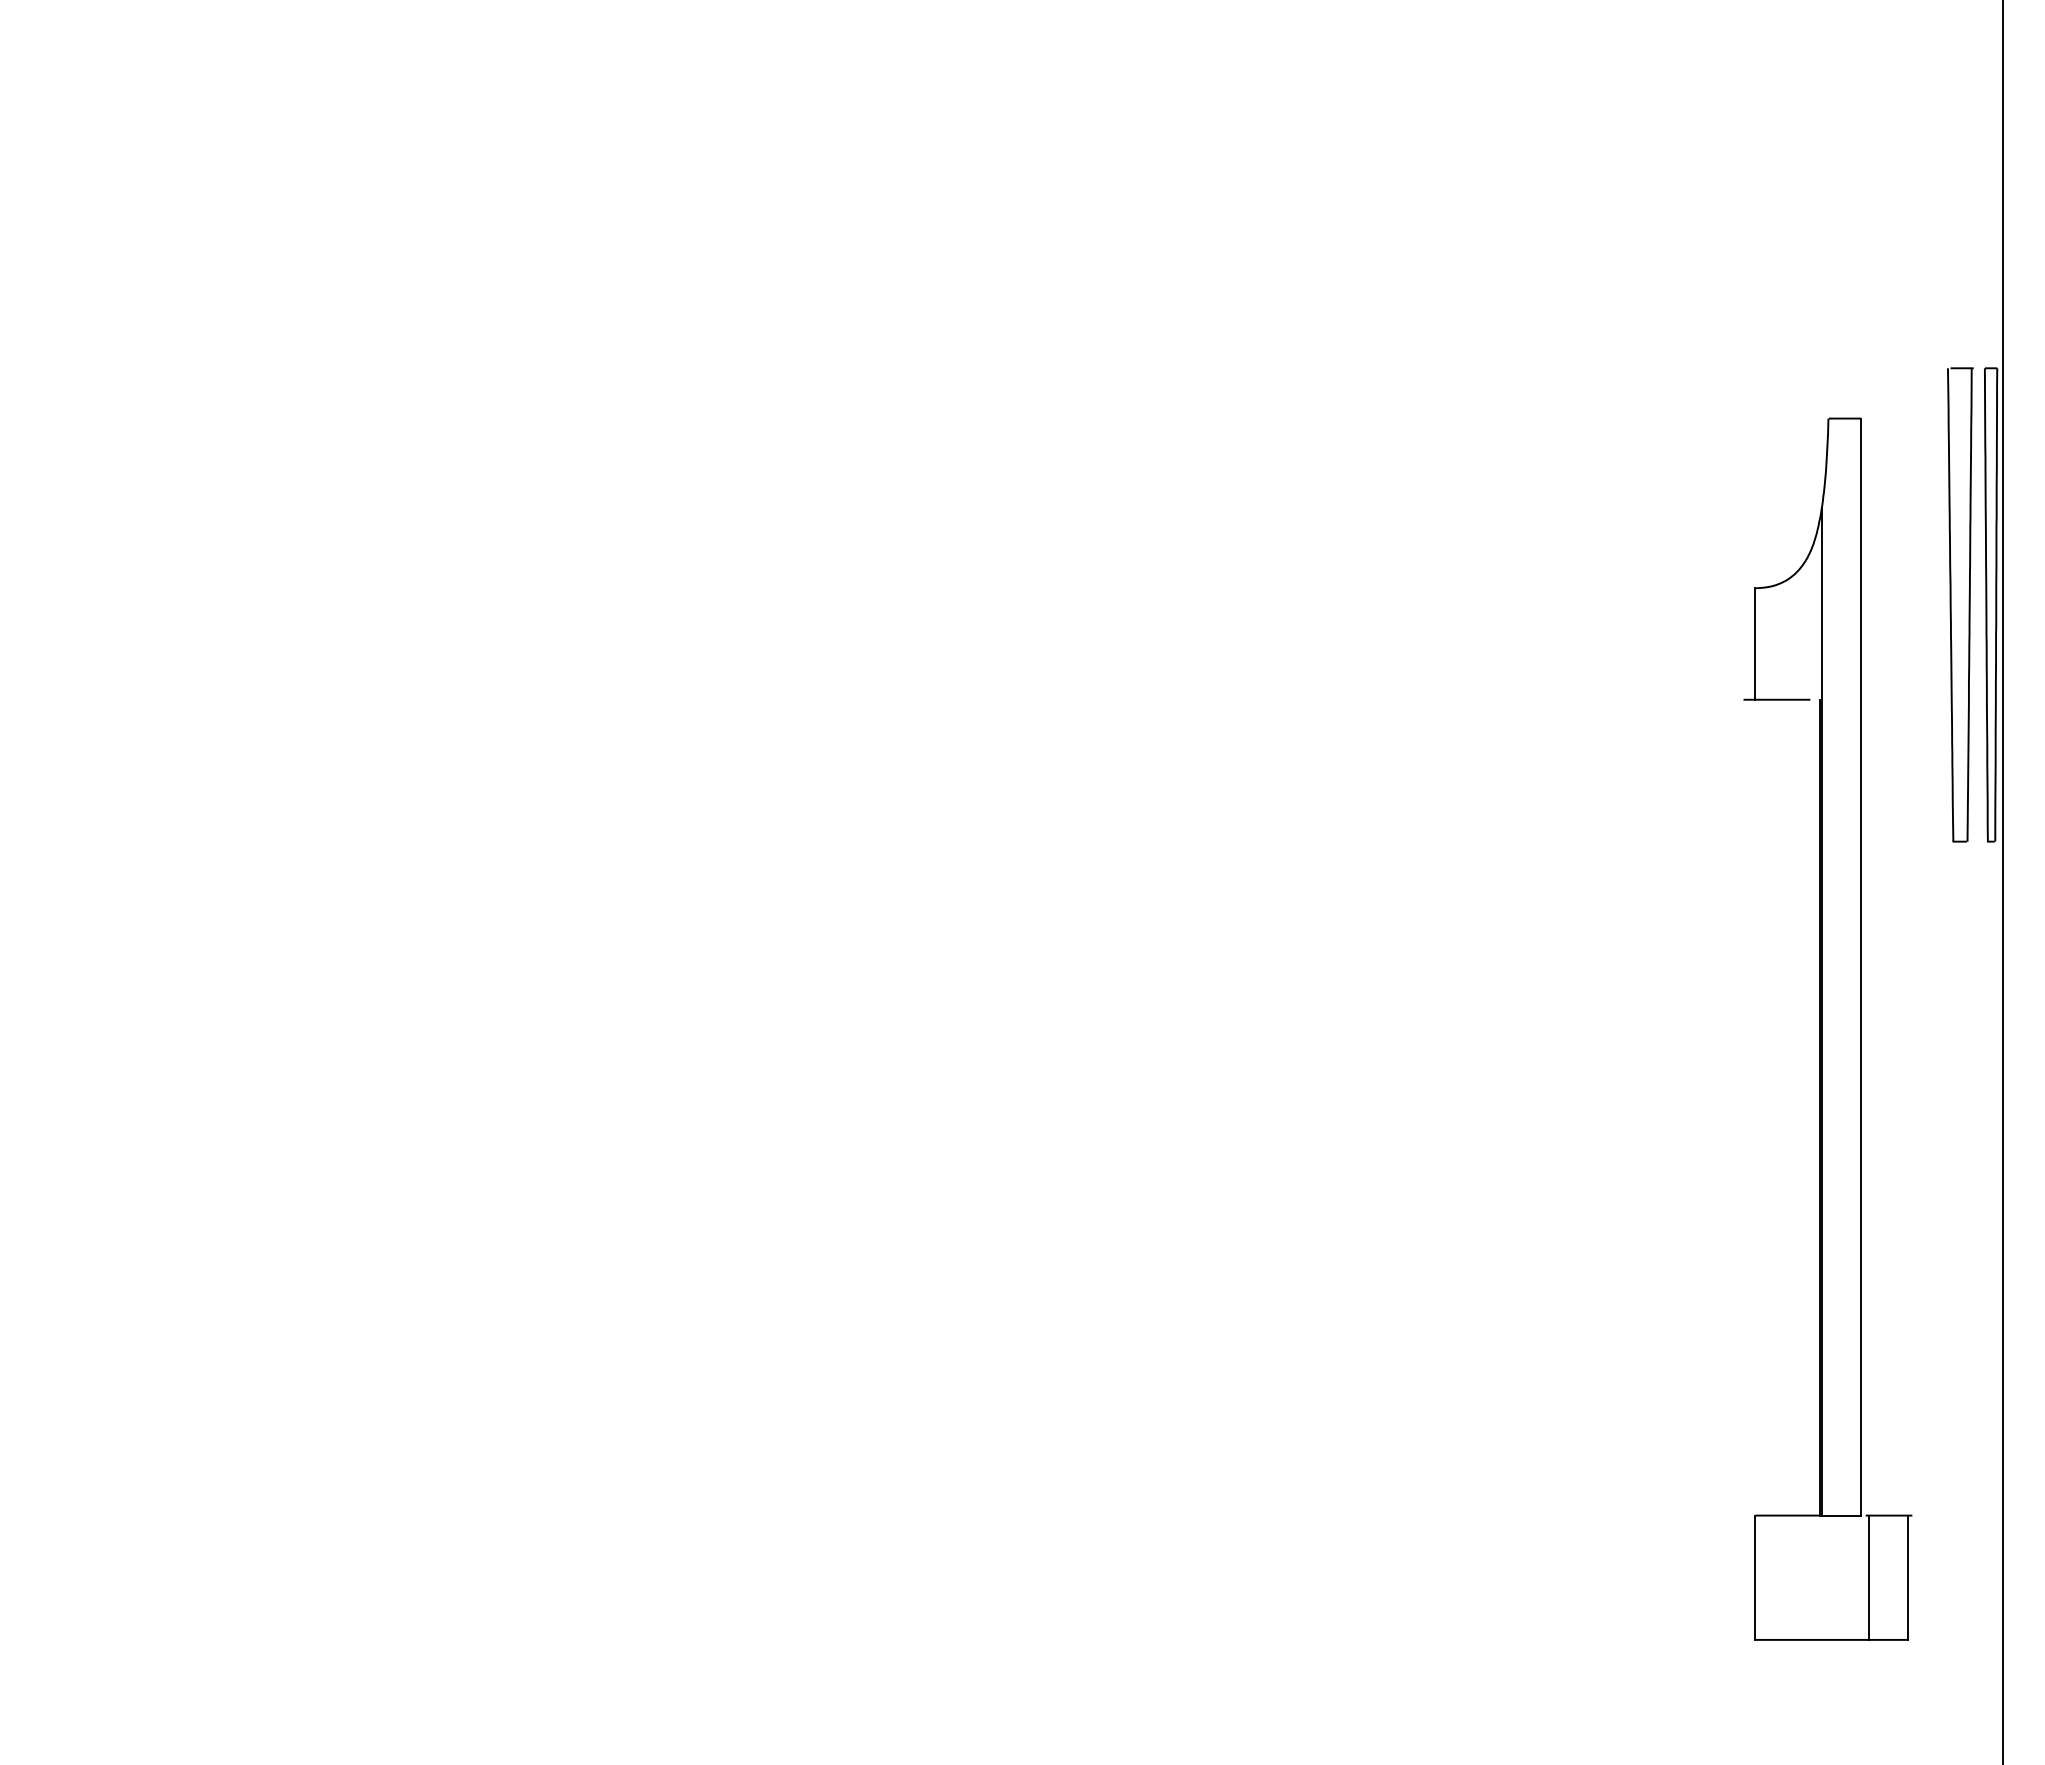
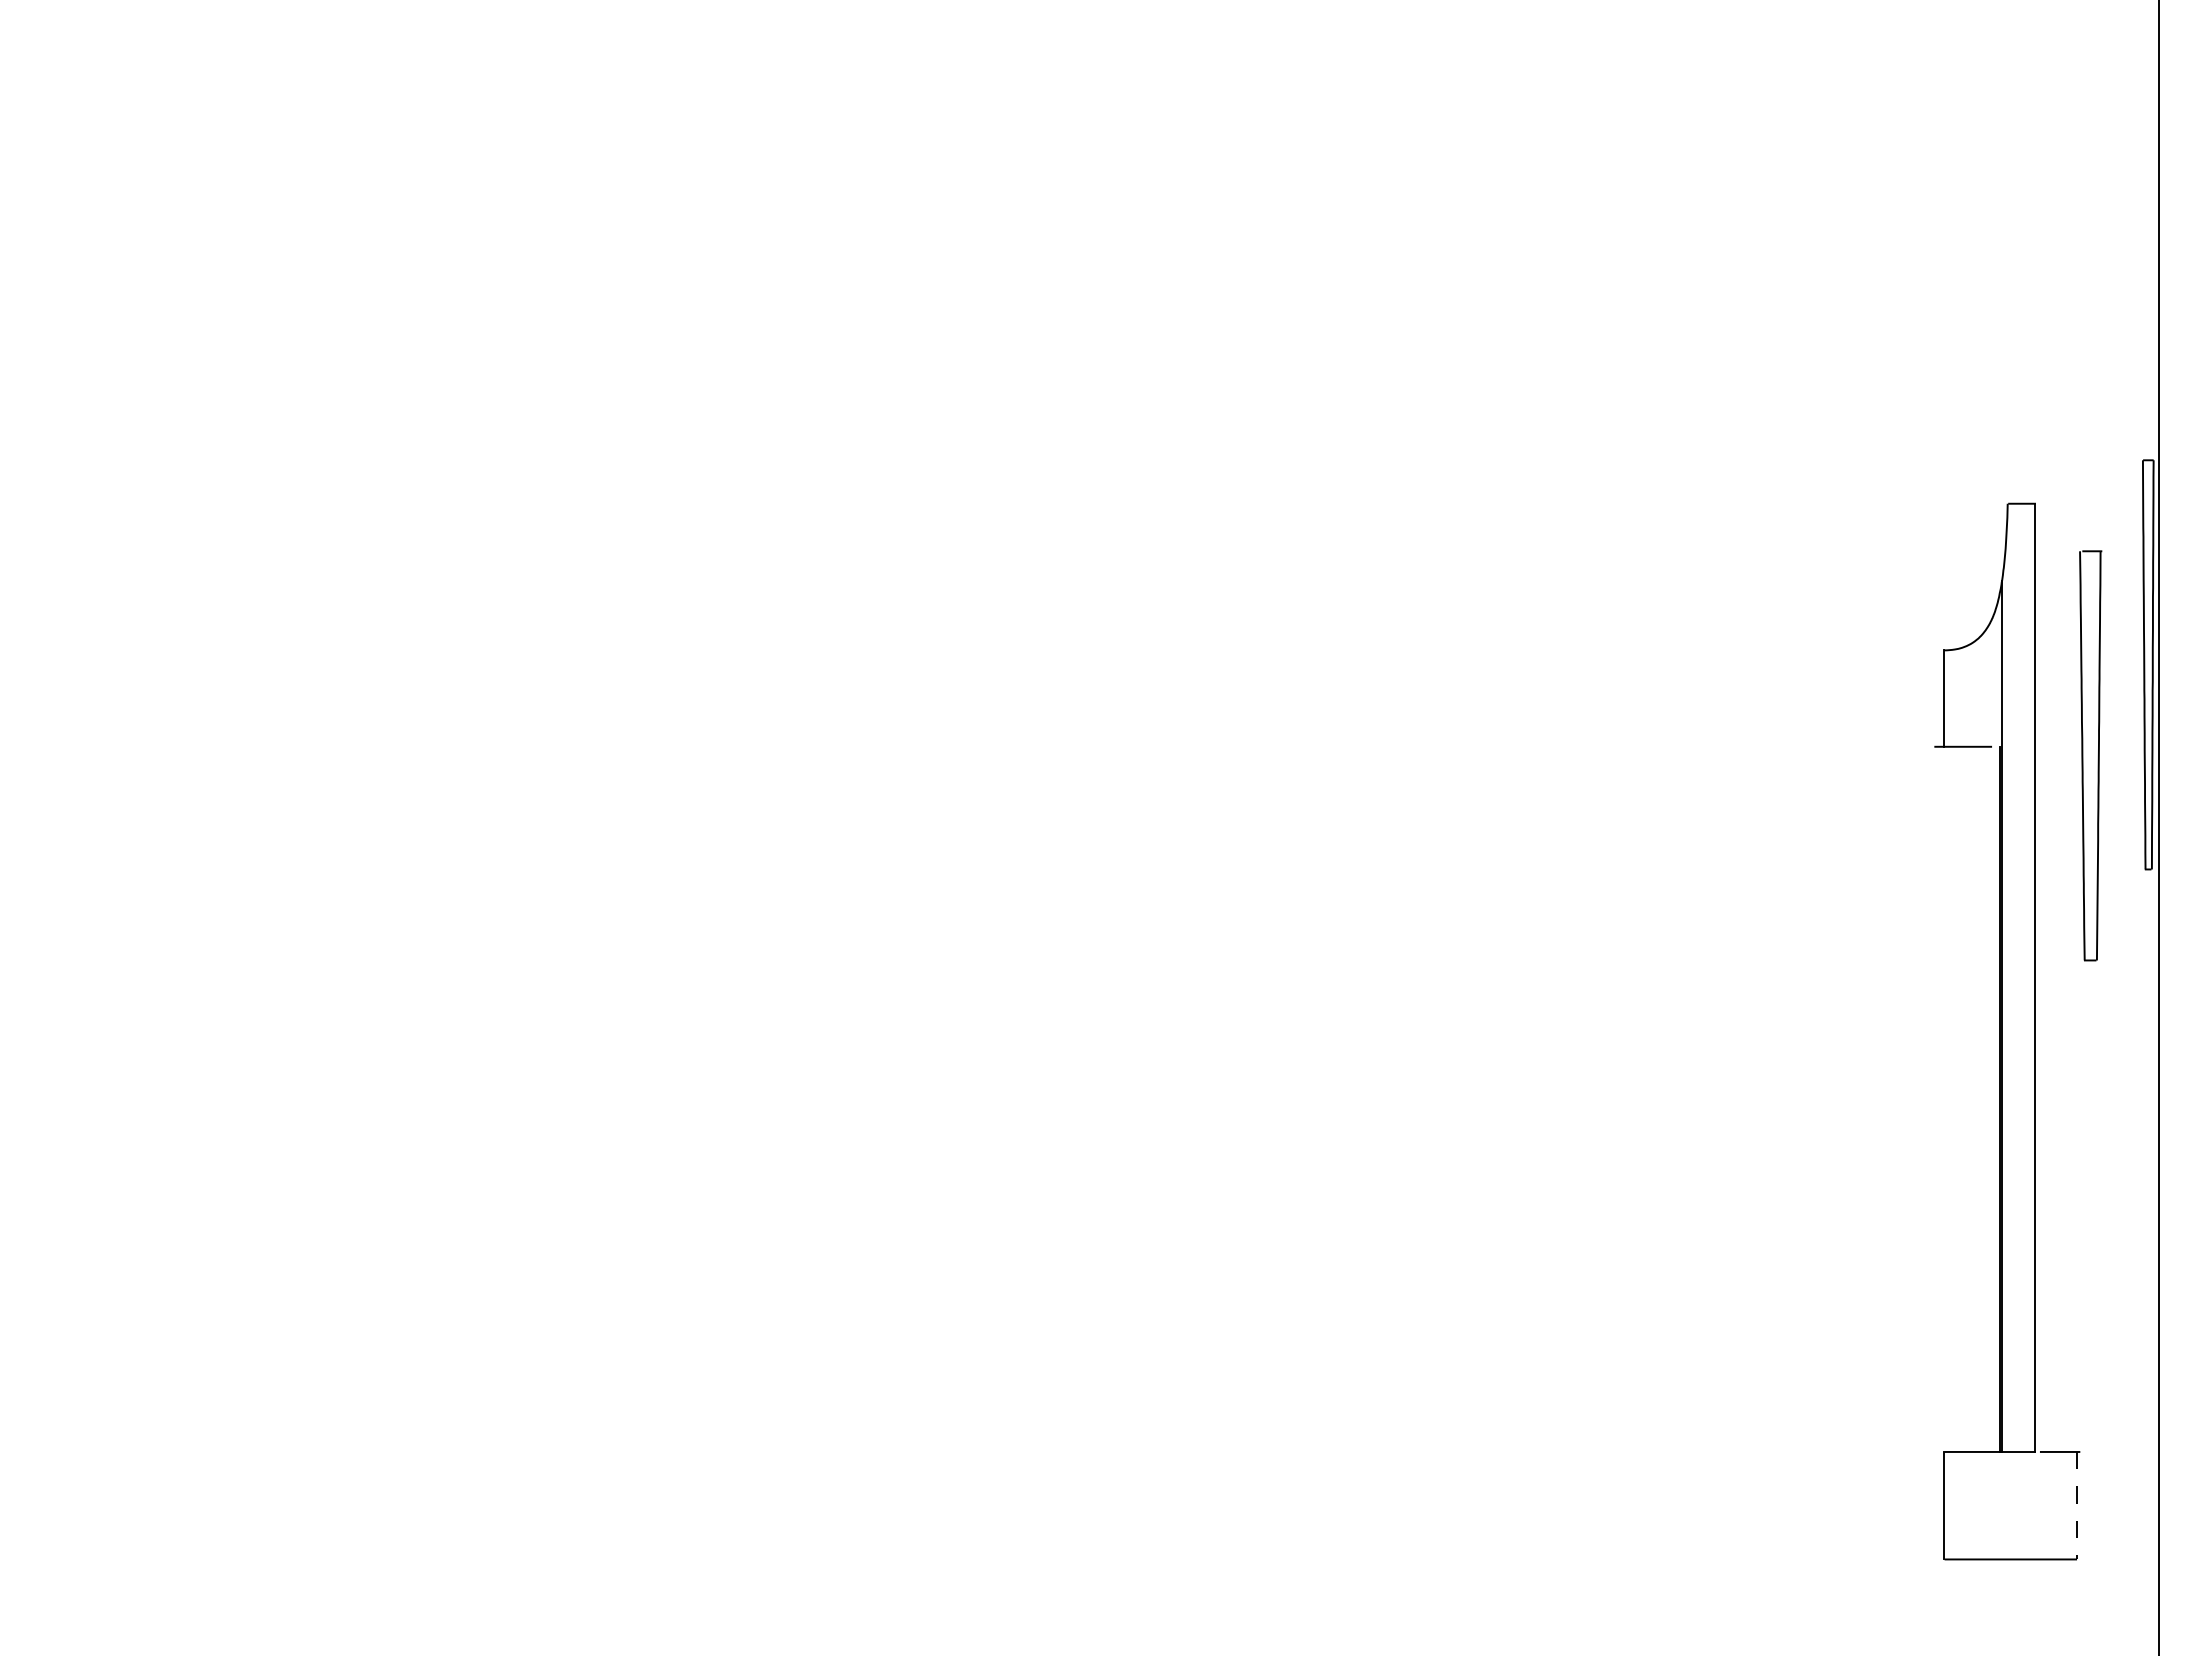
part: (1951, 604) -> (2083, 755), moved
line: (1868, 1577) -> (2042, 1505), removed
line: (1908, 1577) -> (2076, 1505), solid -> dashed

